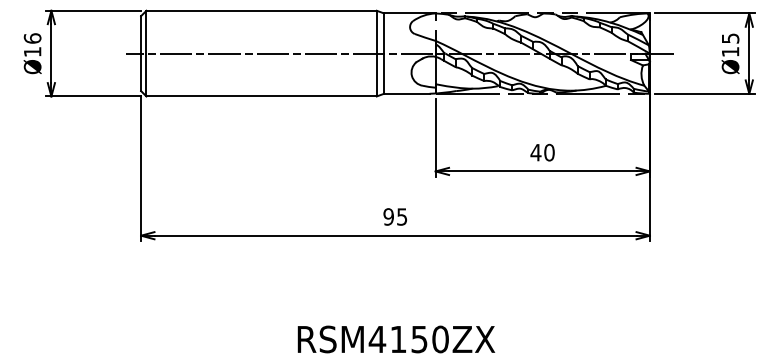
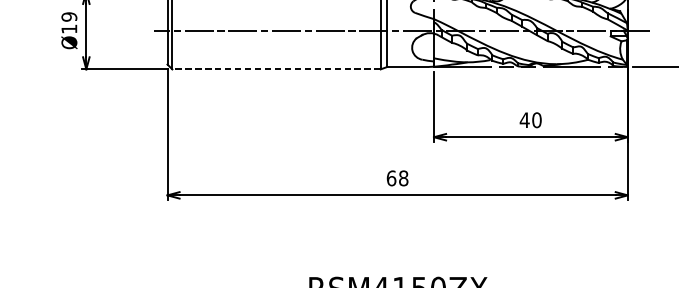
text: (32, 38) -> (69, 16), Ø16 -> Ø19
line: (261, 96) -> (276, 69), solid -> dashed
text: (395, 216) -> (397, 177), 95 -> 68

